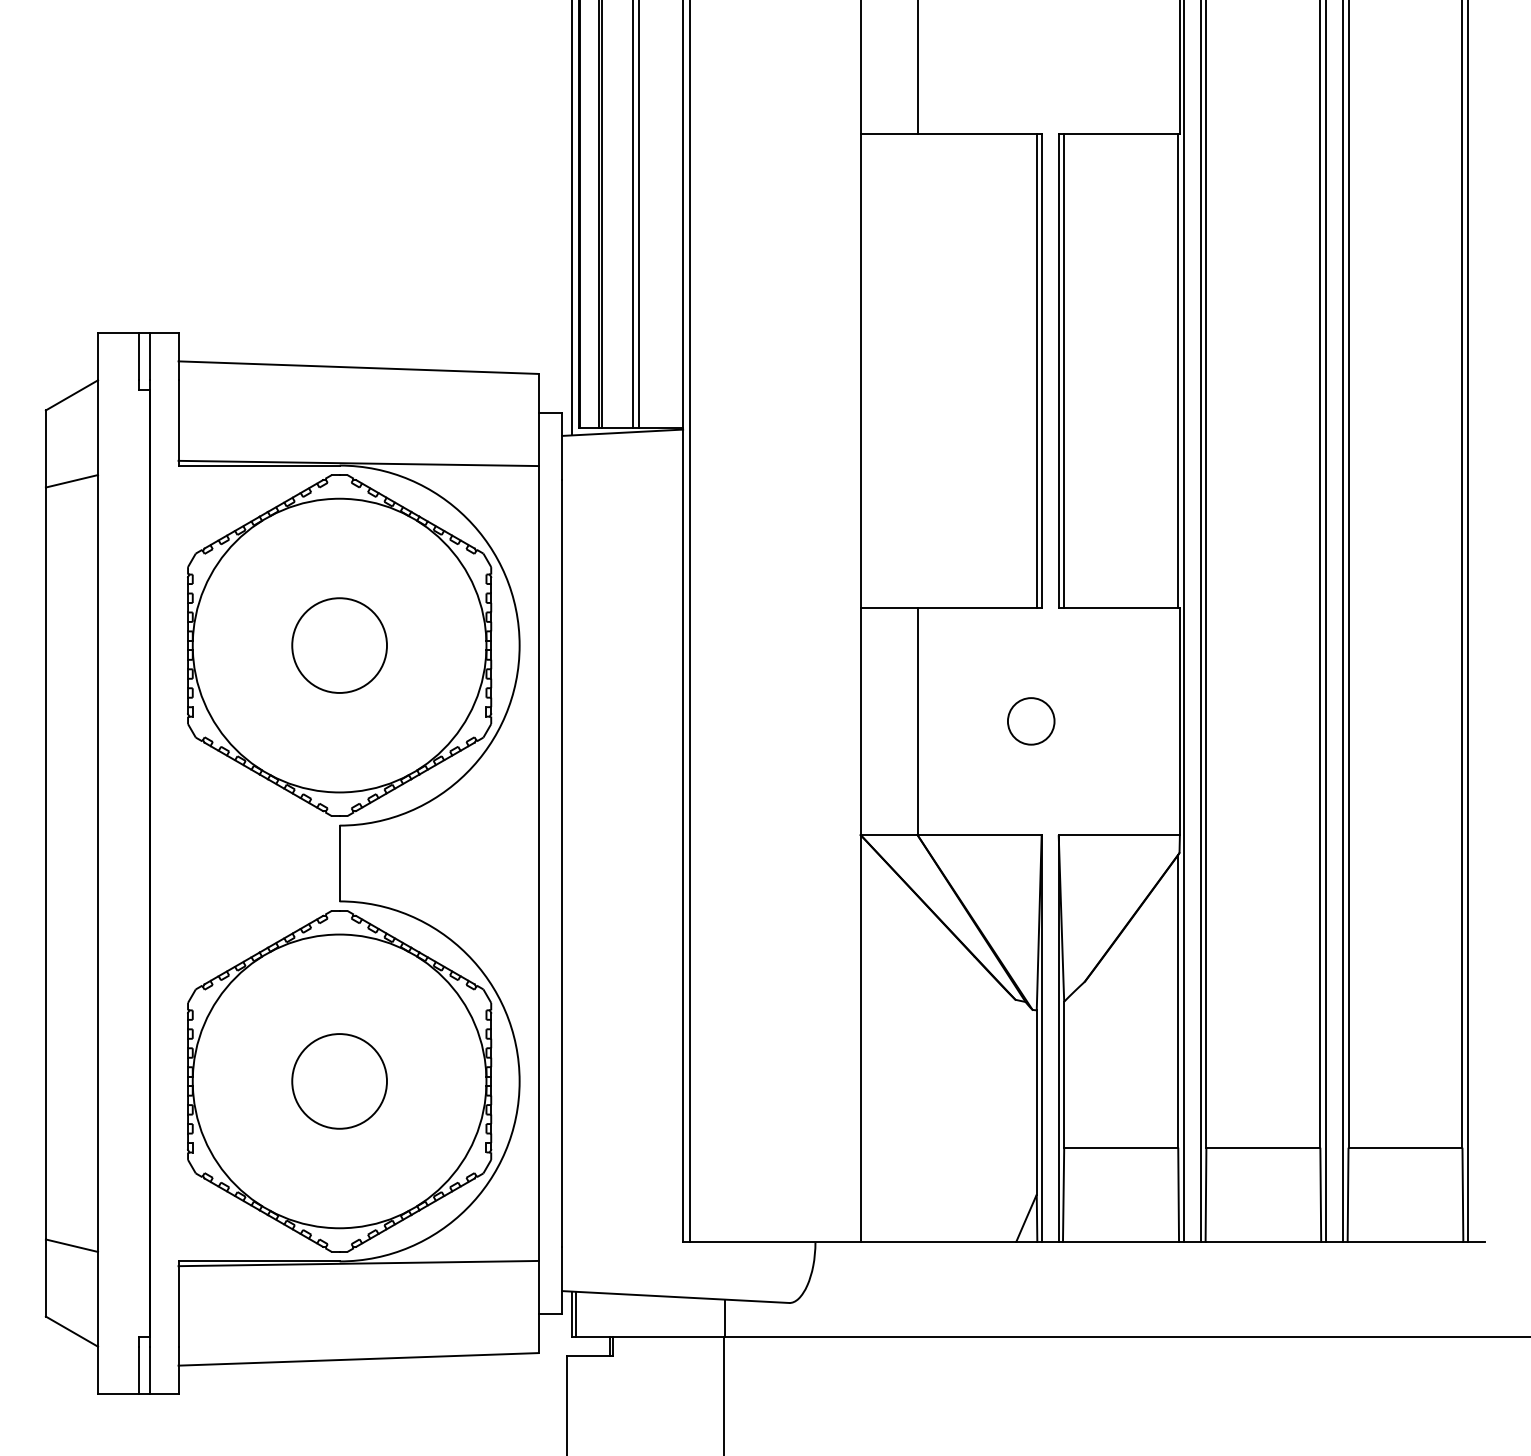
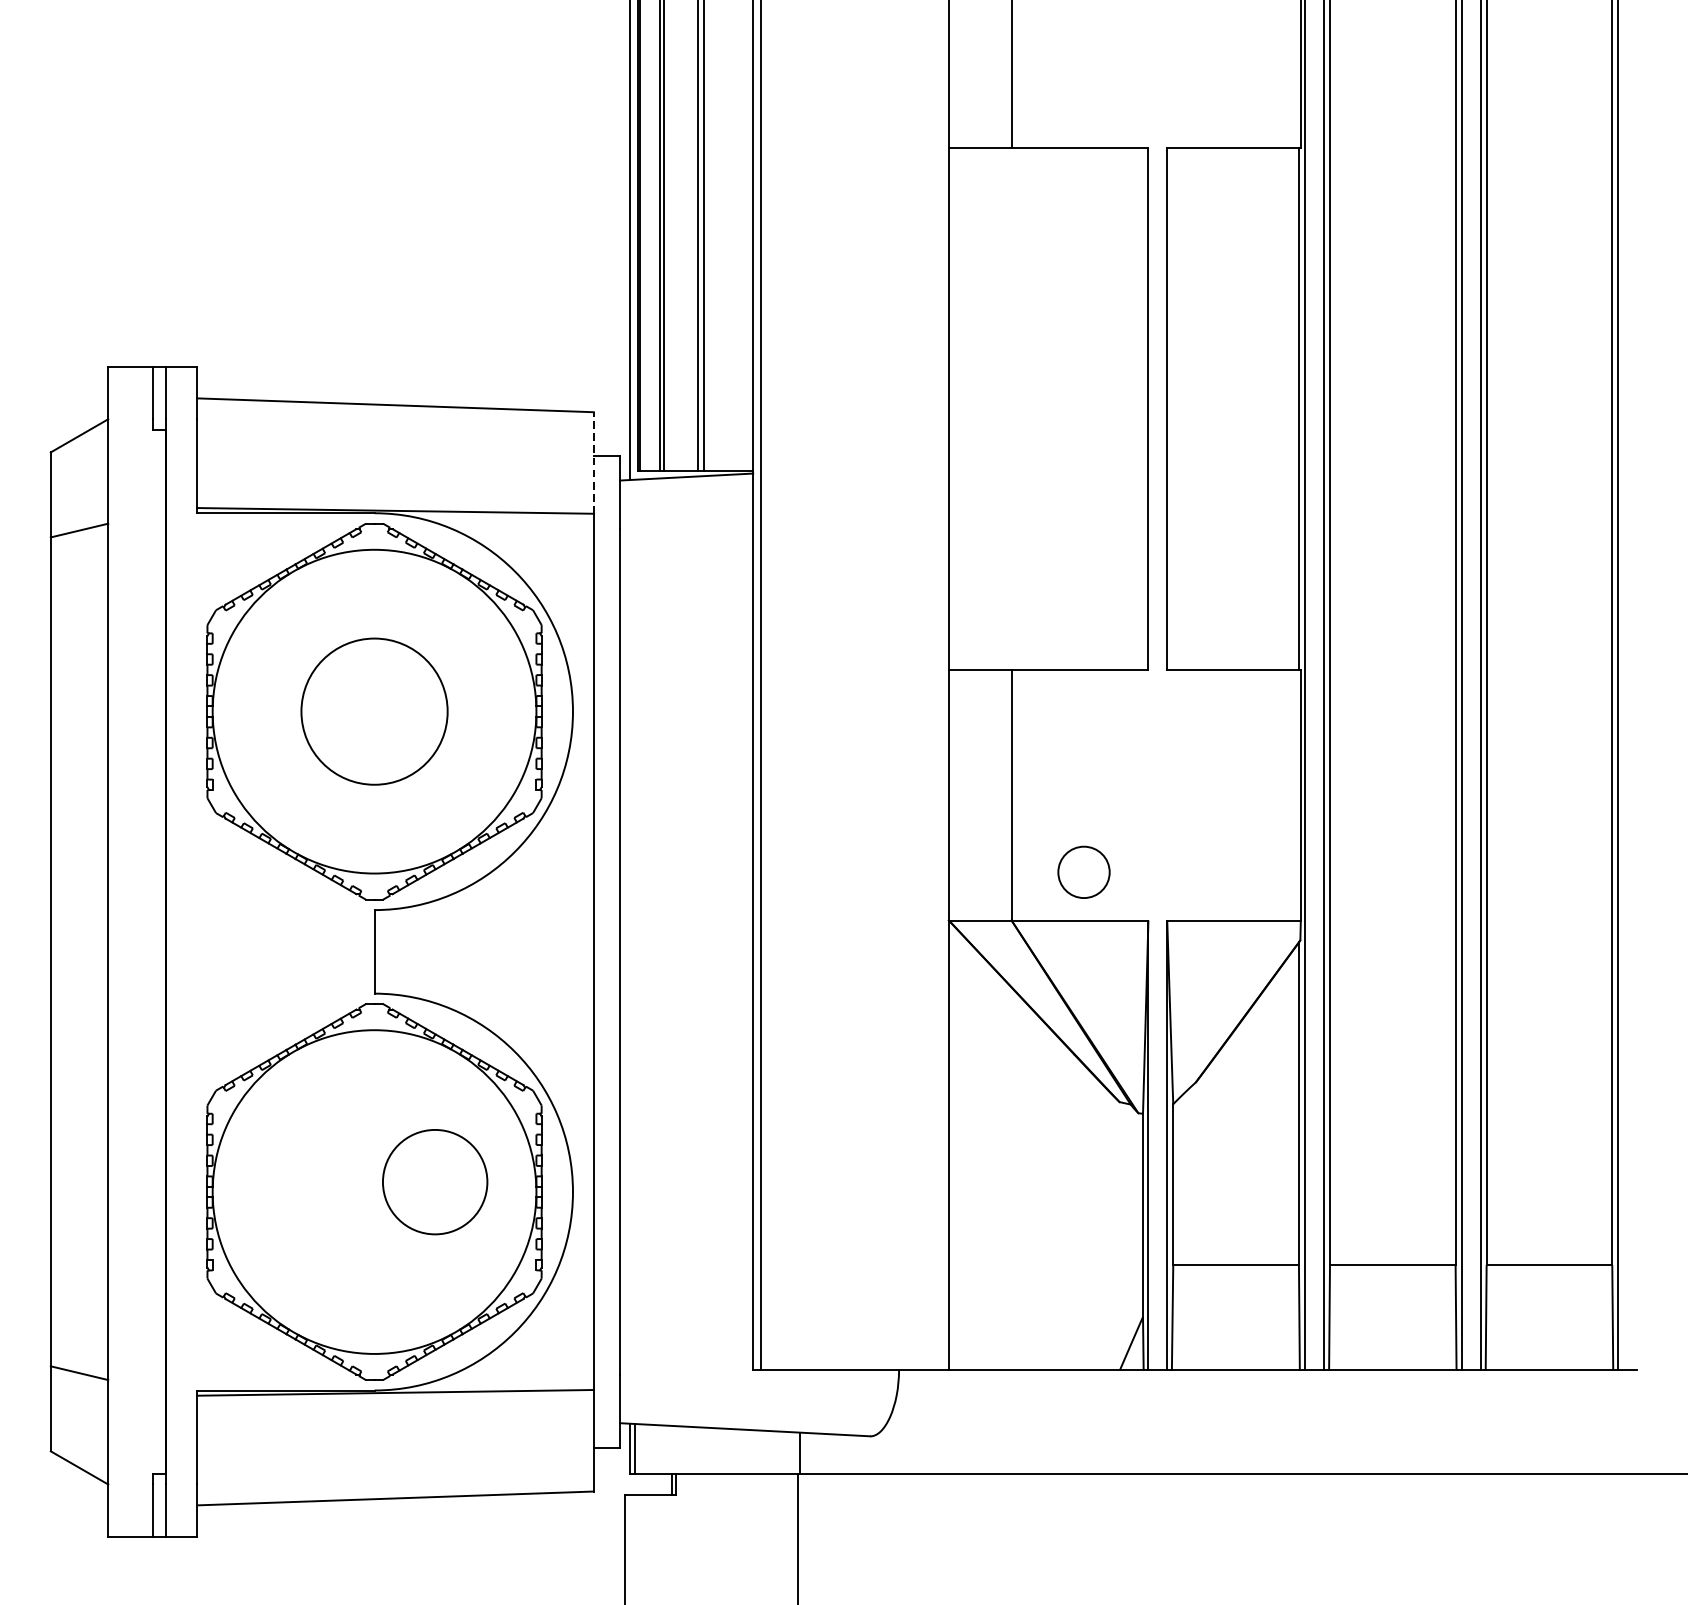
line: (1036, 370) -> (1142, 408), removed
line: (1064, 370) -> (1173, 408), removed
line: (538, 419) -> (593, 462), solid -> dashed
circle: (339, 645) -> (374, 711), size x1.4
circle: (1031, 721) -> (1084, 872), moved
circle: (339, 1081) -> (435, 1182), moved

